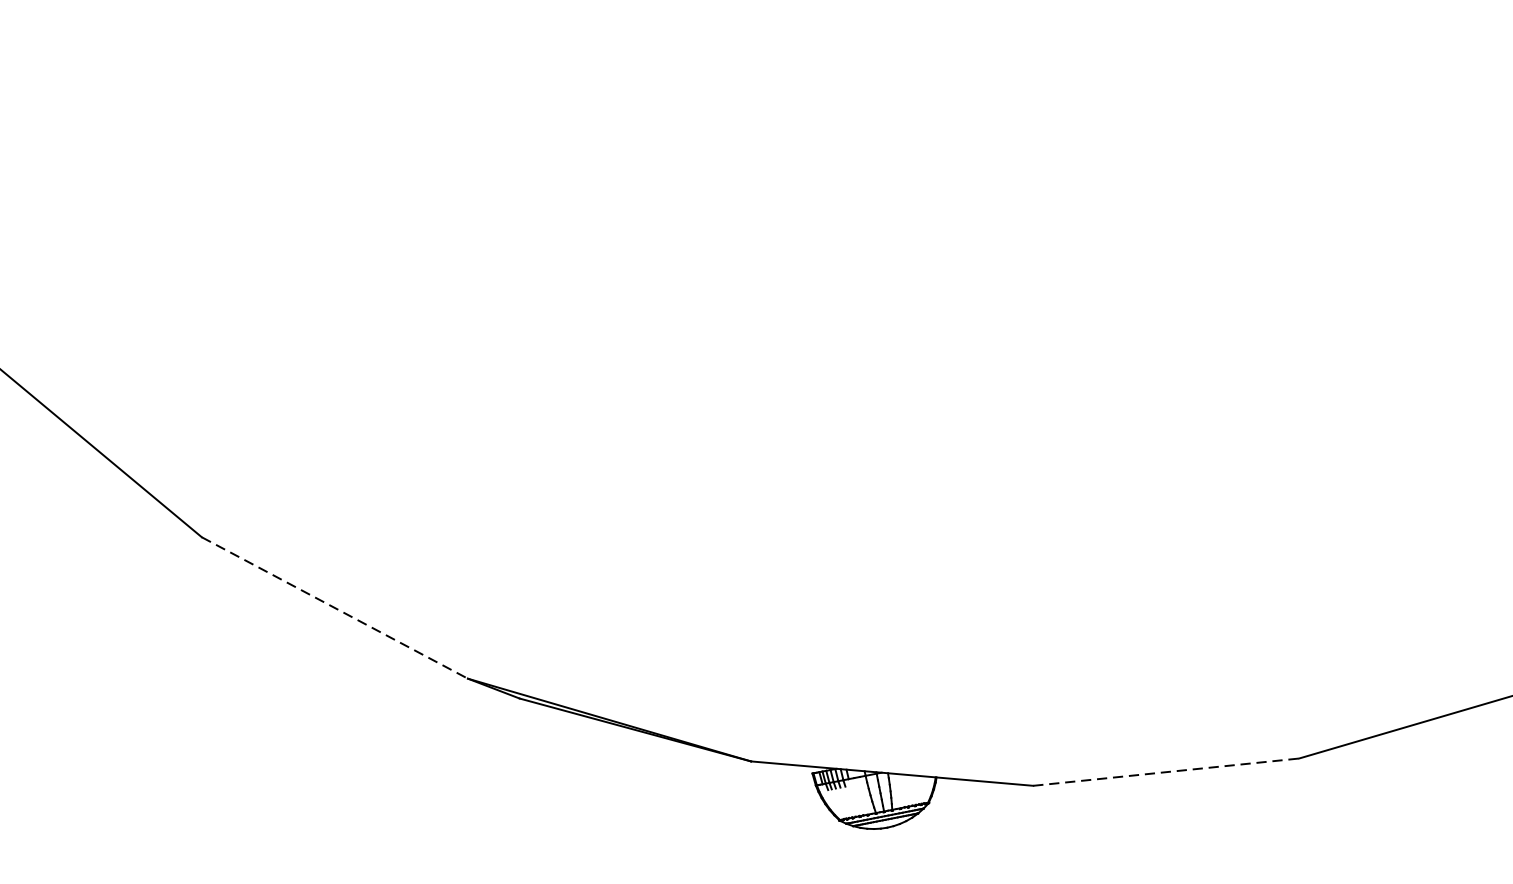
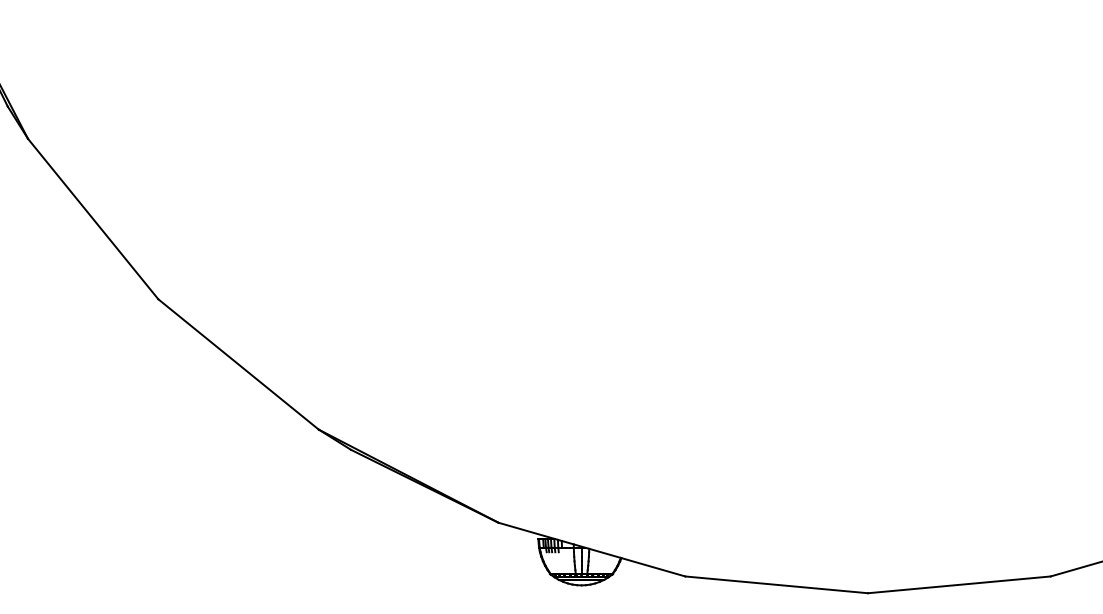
line: (334, 608) -> (238, 364), dashed -> solid
line: (1165, 771) -> (776, 584), dashed -> solid

